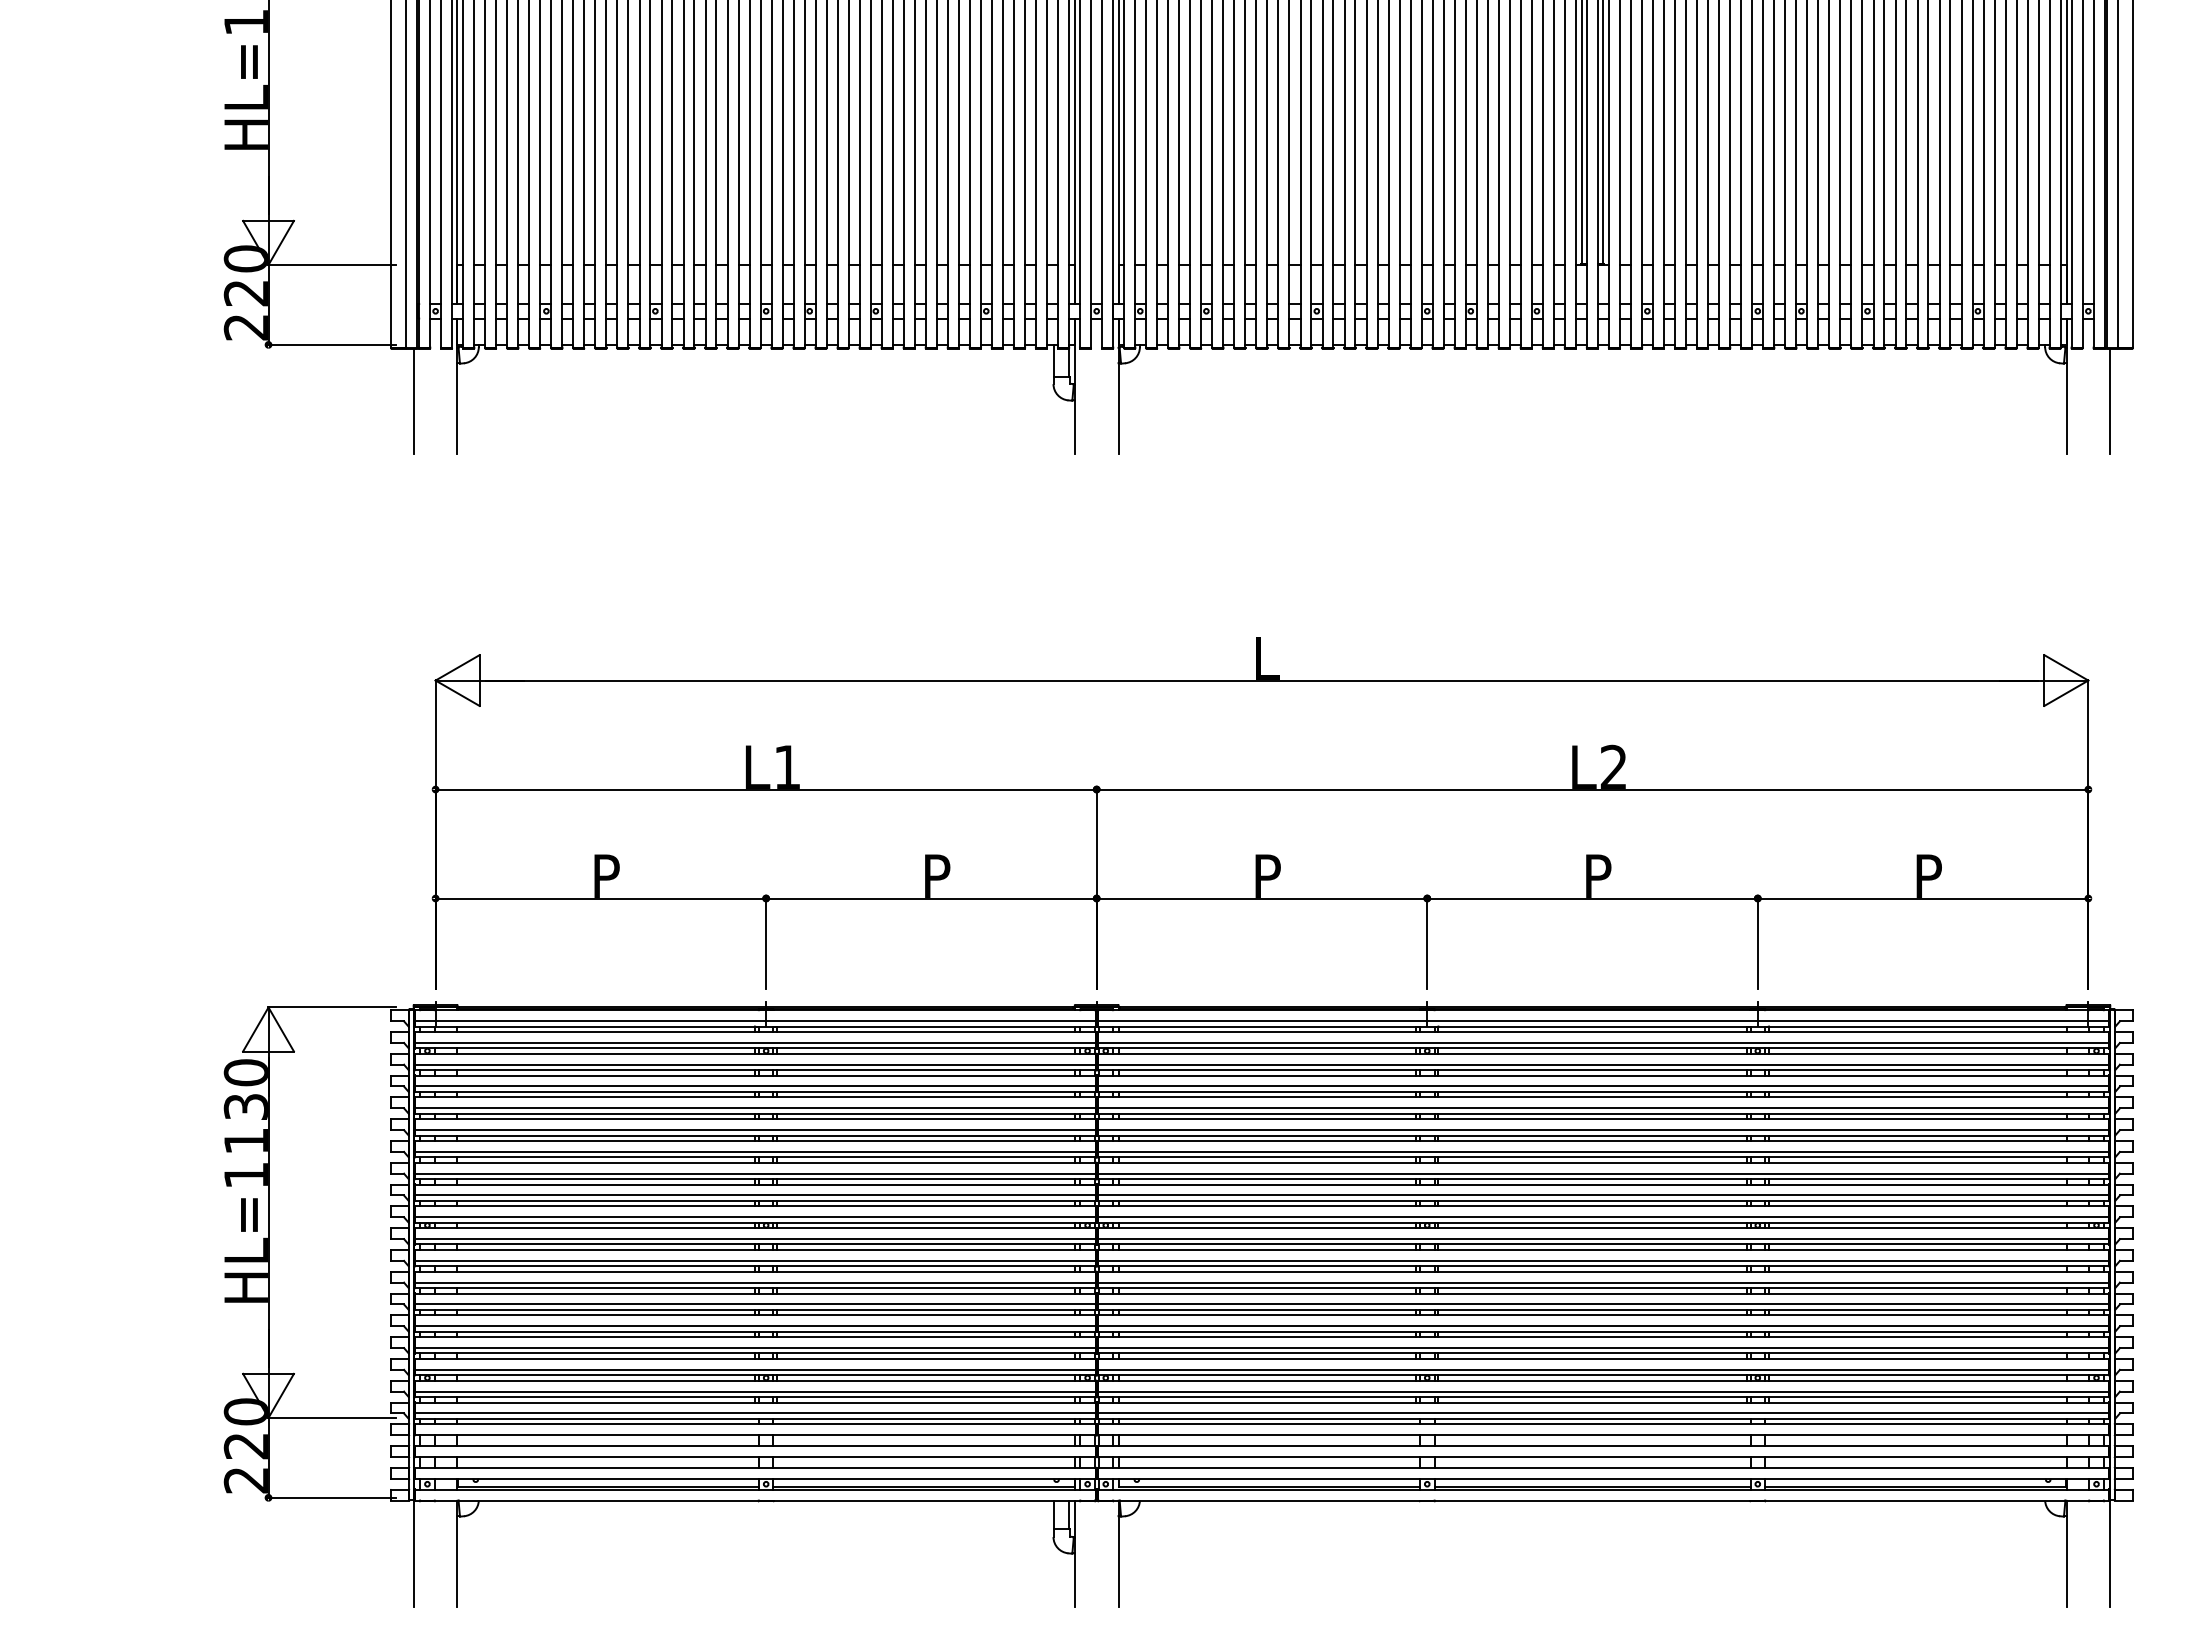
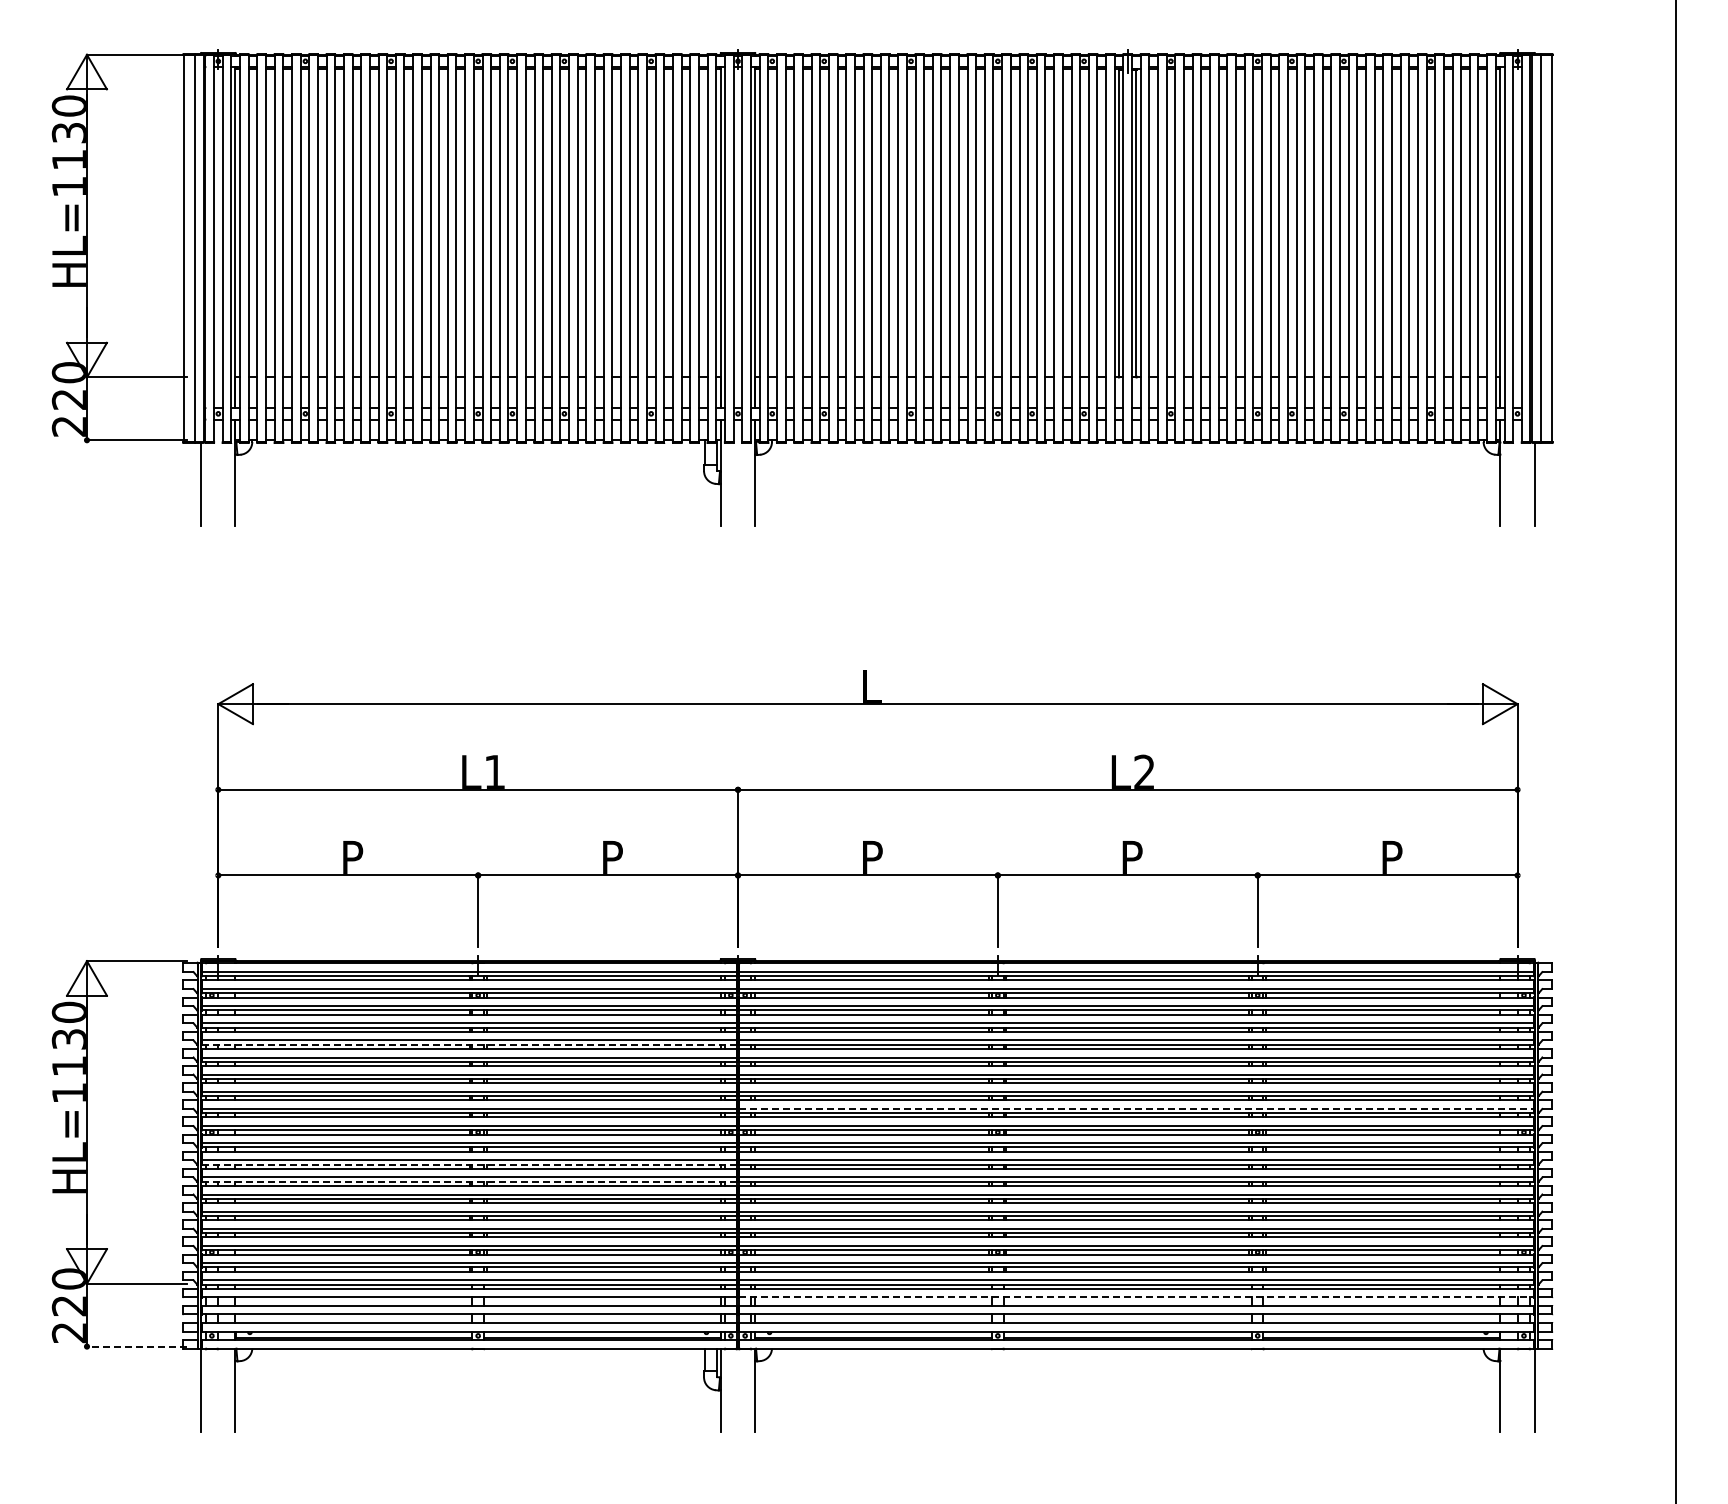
line: (755, 1113) -> (469, 1044), solid -> dashed
line: (1603, 1194) -> (1136, 1108), solid -> dashed
line: (755, 1266) -> (469, 1164), solid -> dashed
line: (755, 1287) -> (469, 1181), solid -> dashed
line: (1603, 1435) -> (1136, 1297), solid -> dashed
line: (331, 1497) -> (136, 1346), solid -> dashed

